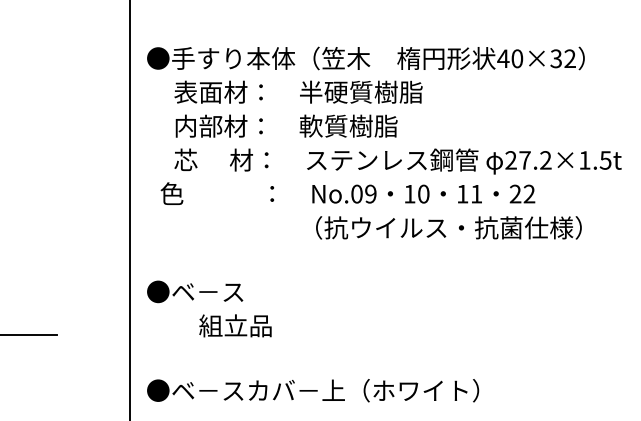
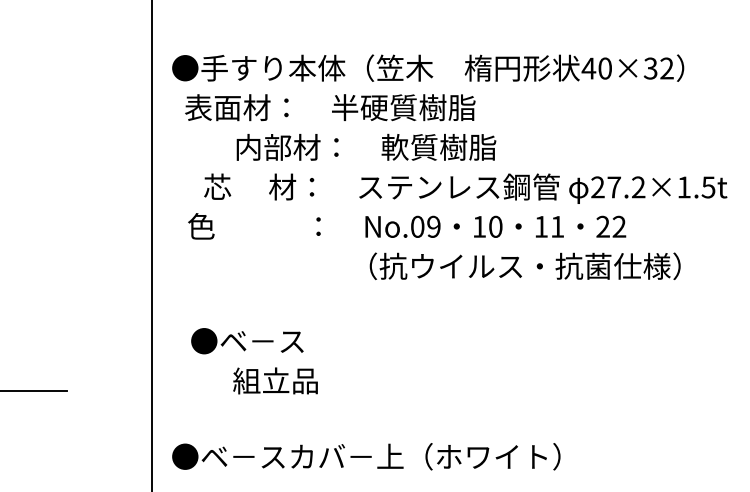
text: (298, 92) -> (330, 107), moved
text: (286, 125) -> (366, 146), moved
text: (195, 292) -> (247, 341), moved

